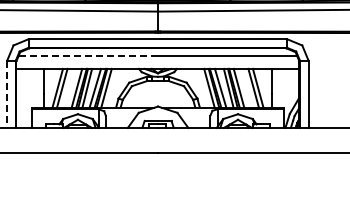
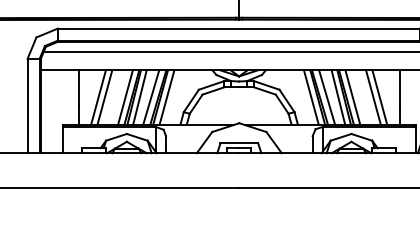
line: (88, 56) -> (141, 52), dashed -> solid
line: (7, 94) -> (27, 106), dashed -> solid

